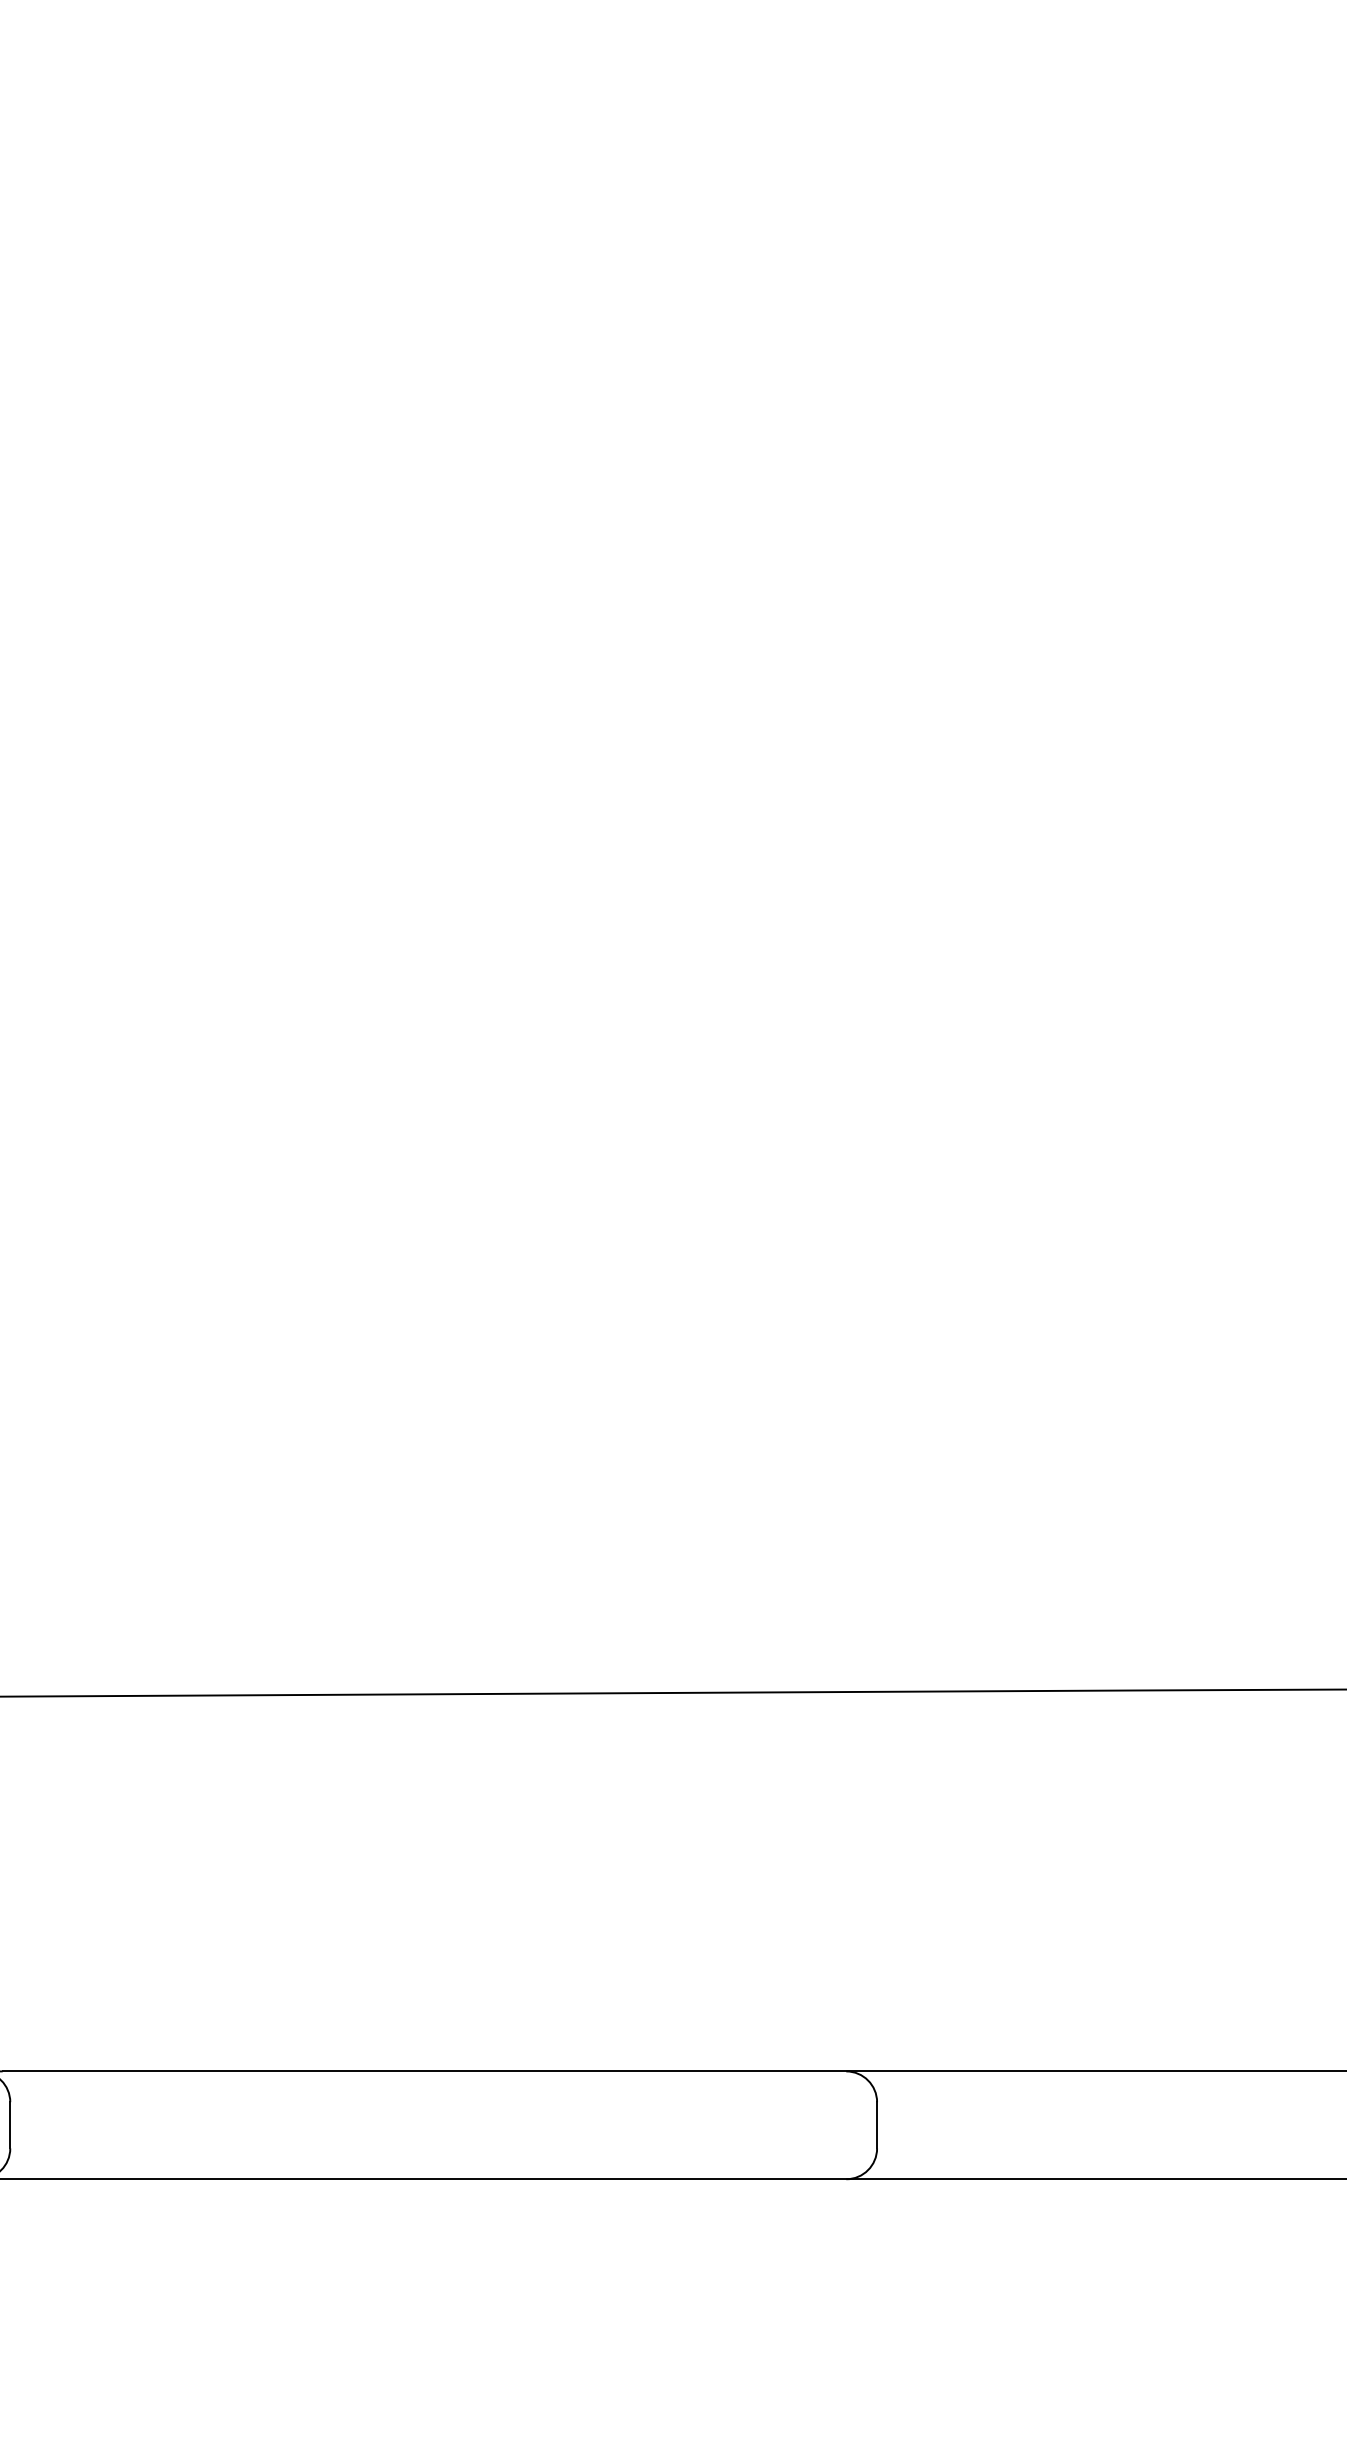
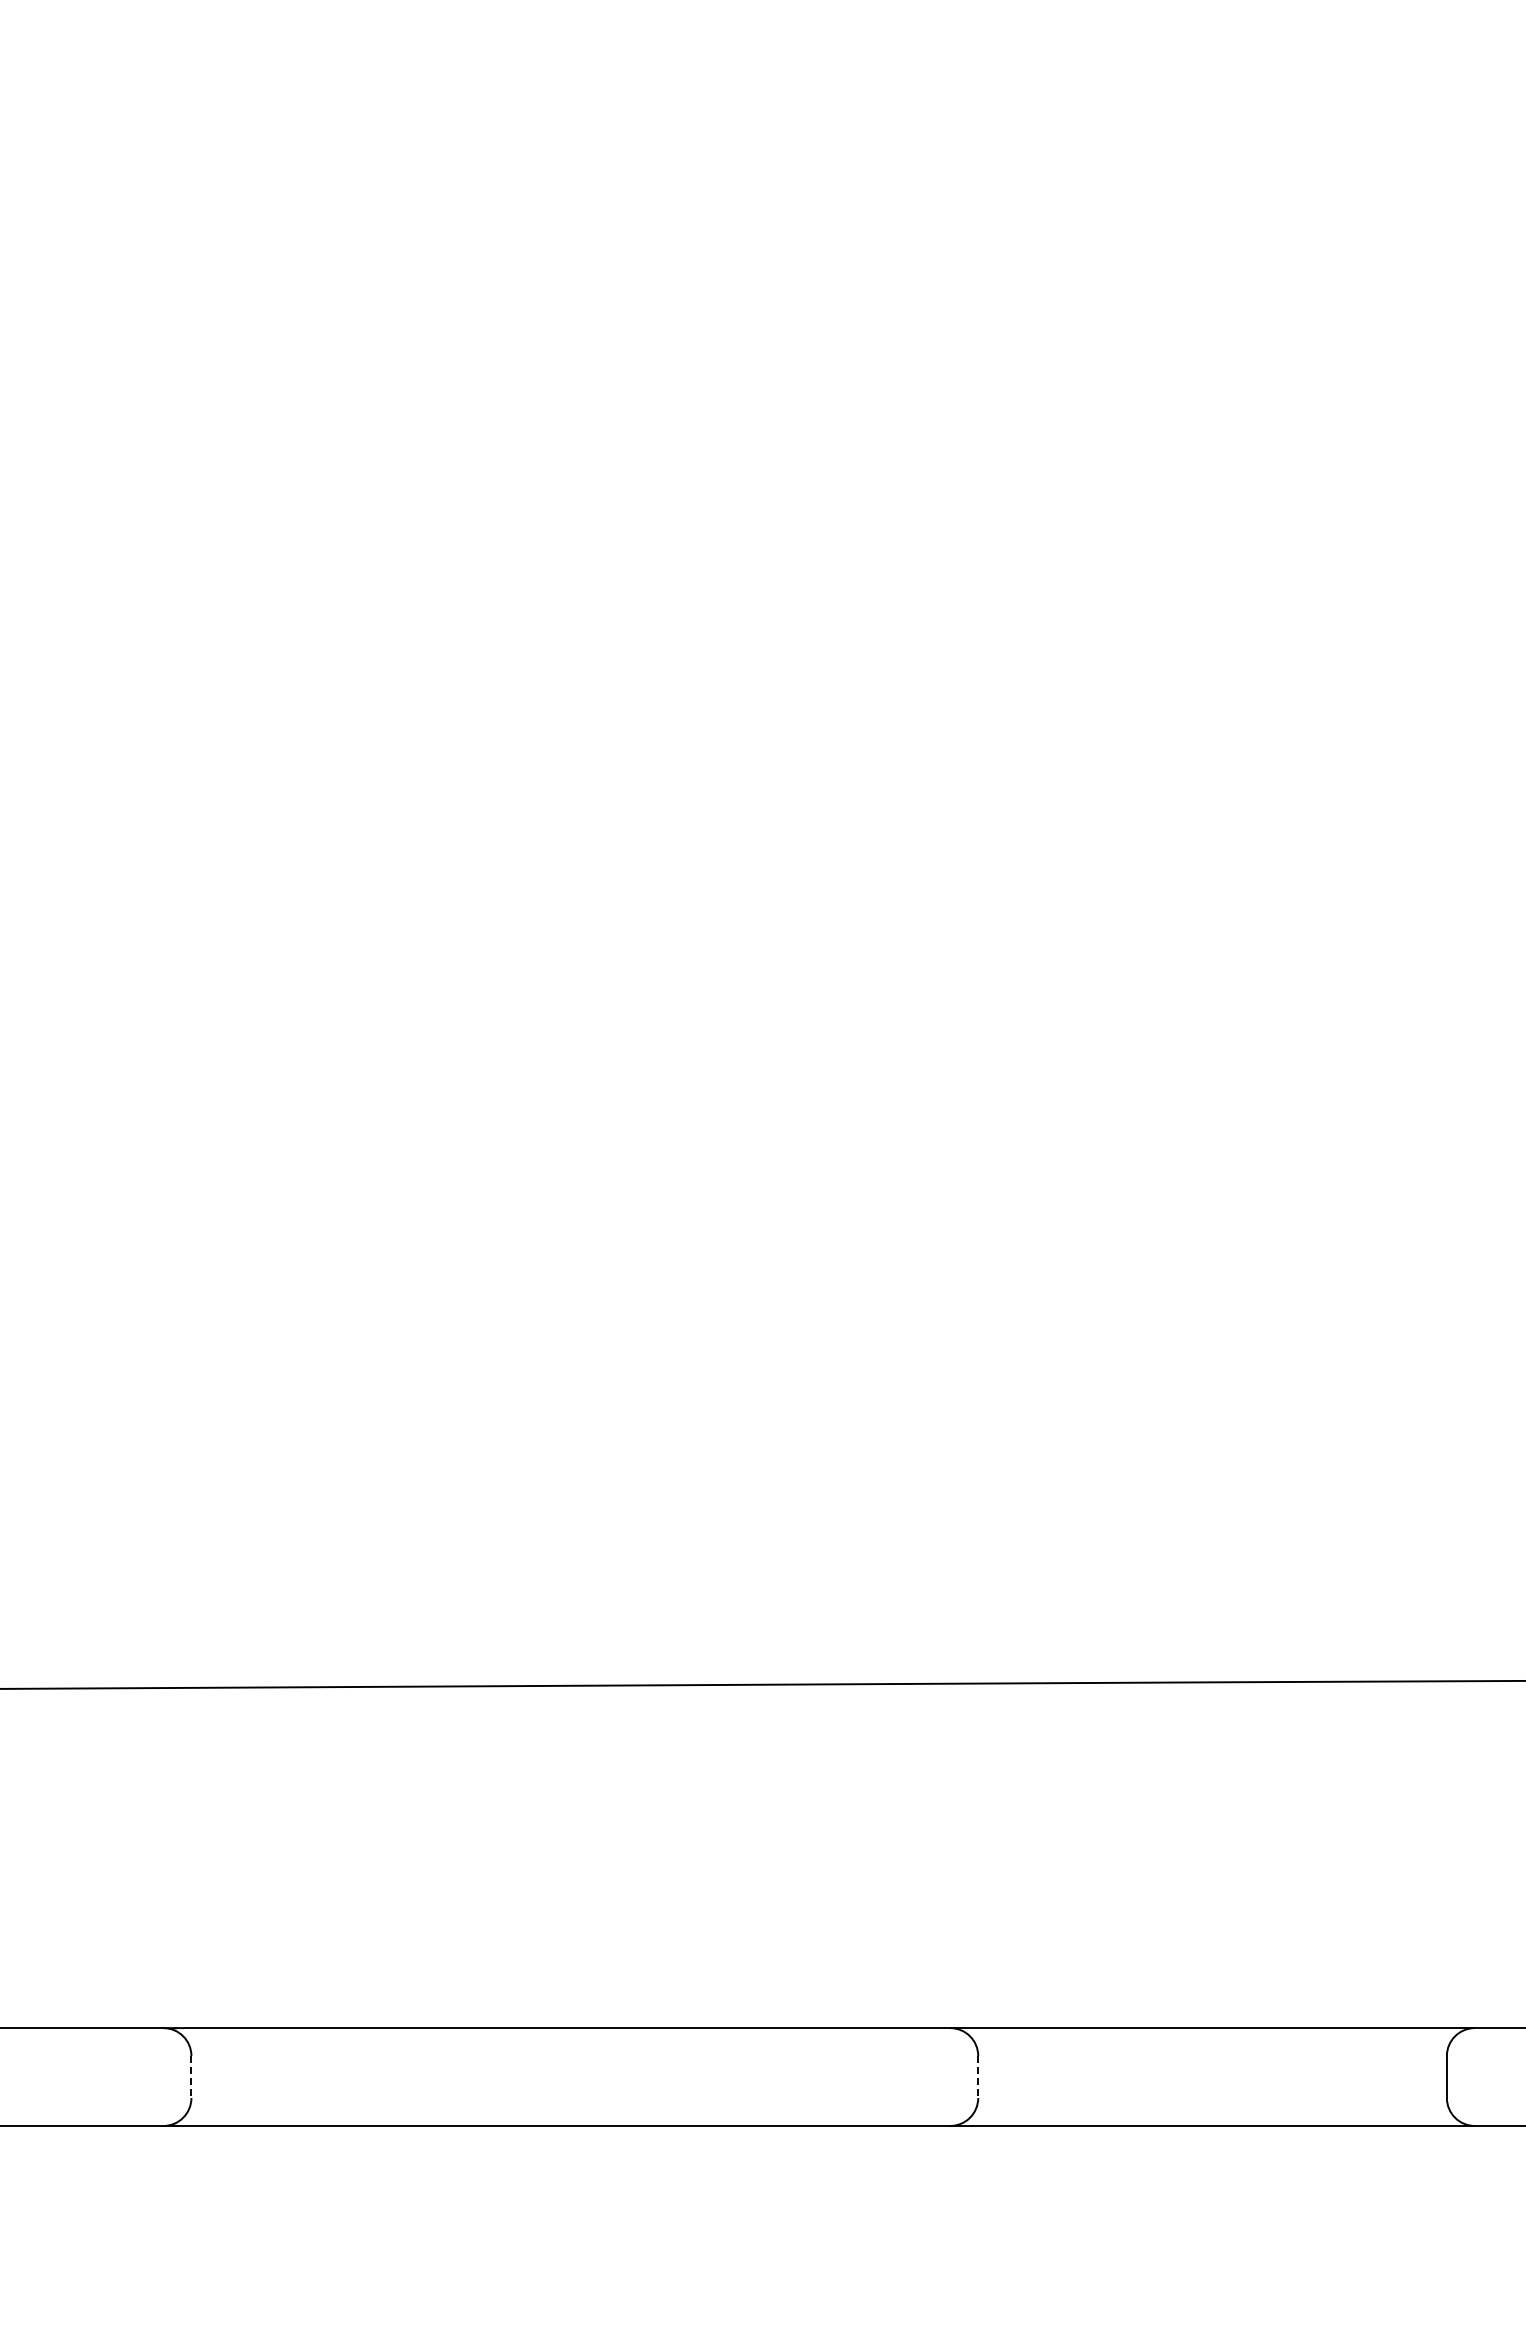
line: (10, 2125) -> (191, 2077), solid -> dashed
line: (877, 2125) -> (978, 2077), solid -> dashed

